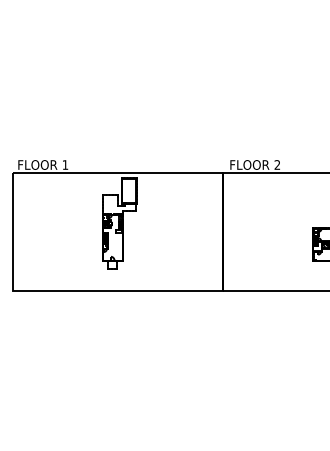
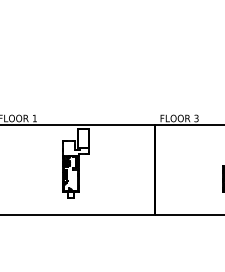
text: (277, 165) -> (196, 118), 2 -> 3

